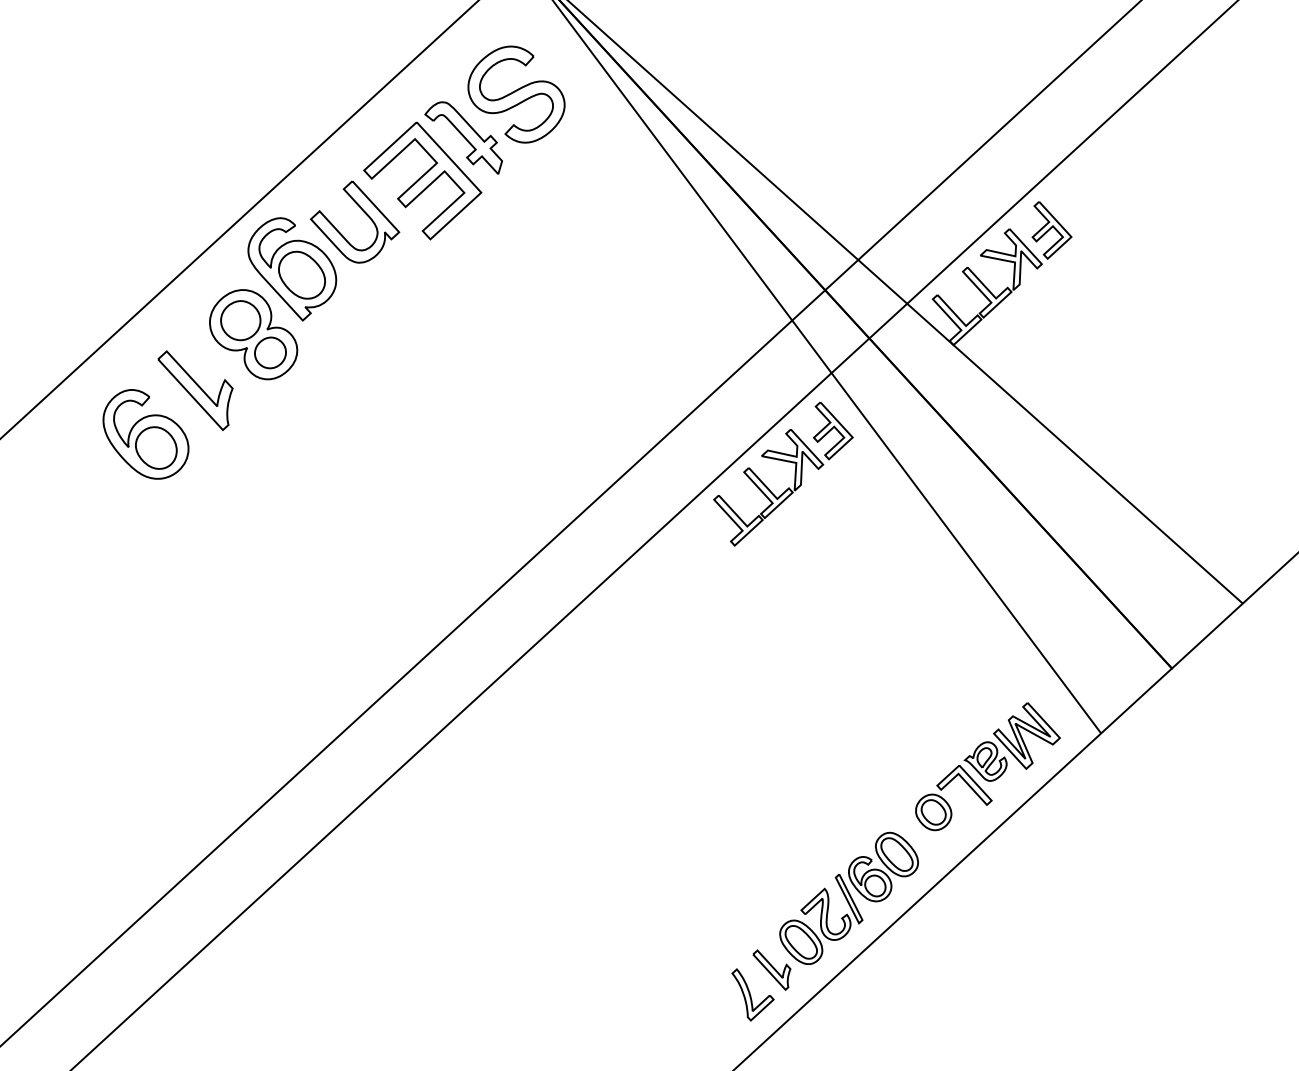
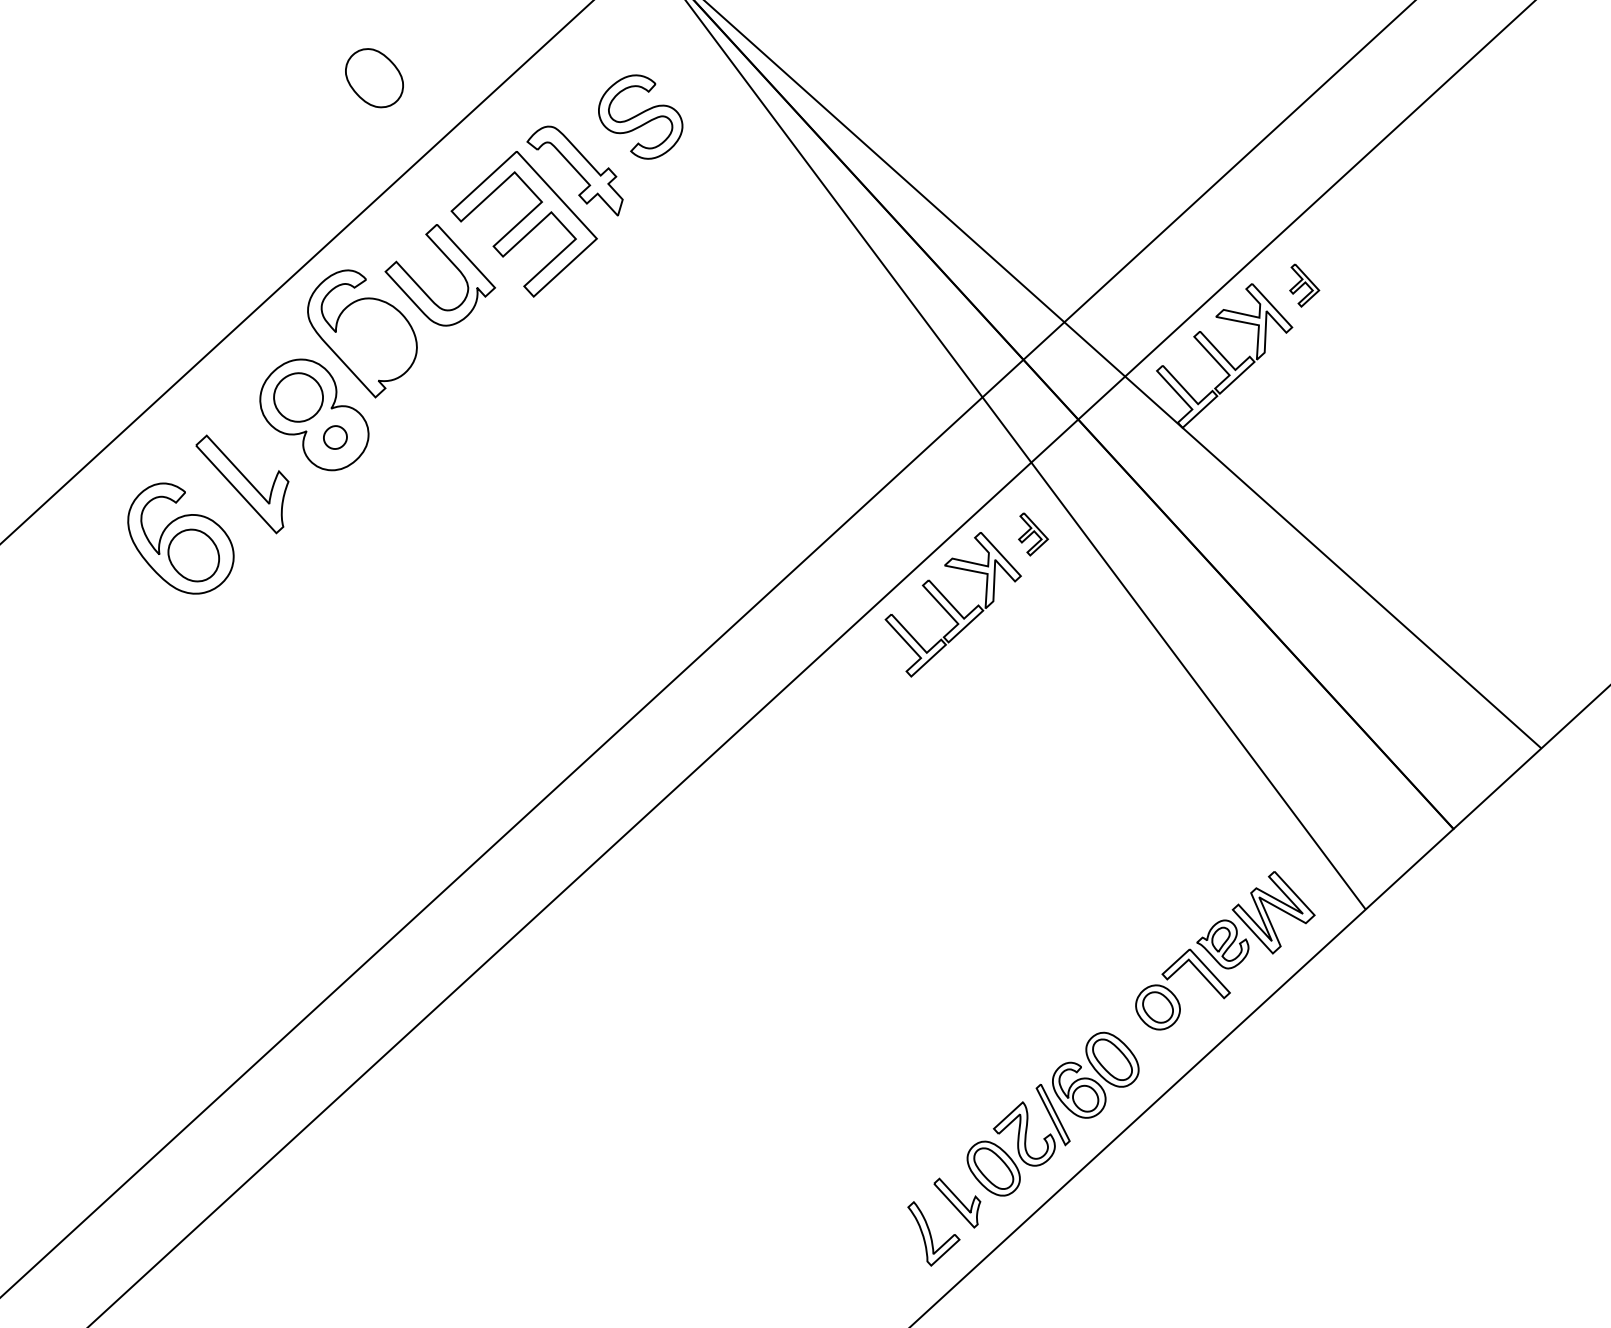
part: (516, 94) -> (640, 116), size x0.7
part: (1051, 230) -> (1304, 285), size x0.6
part: (302, 275) -> (374, 78), moved
part: (270, 352) -> (335, 437), size x0.6
part: (833, 431) -> (1033, 534), size x0.6

